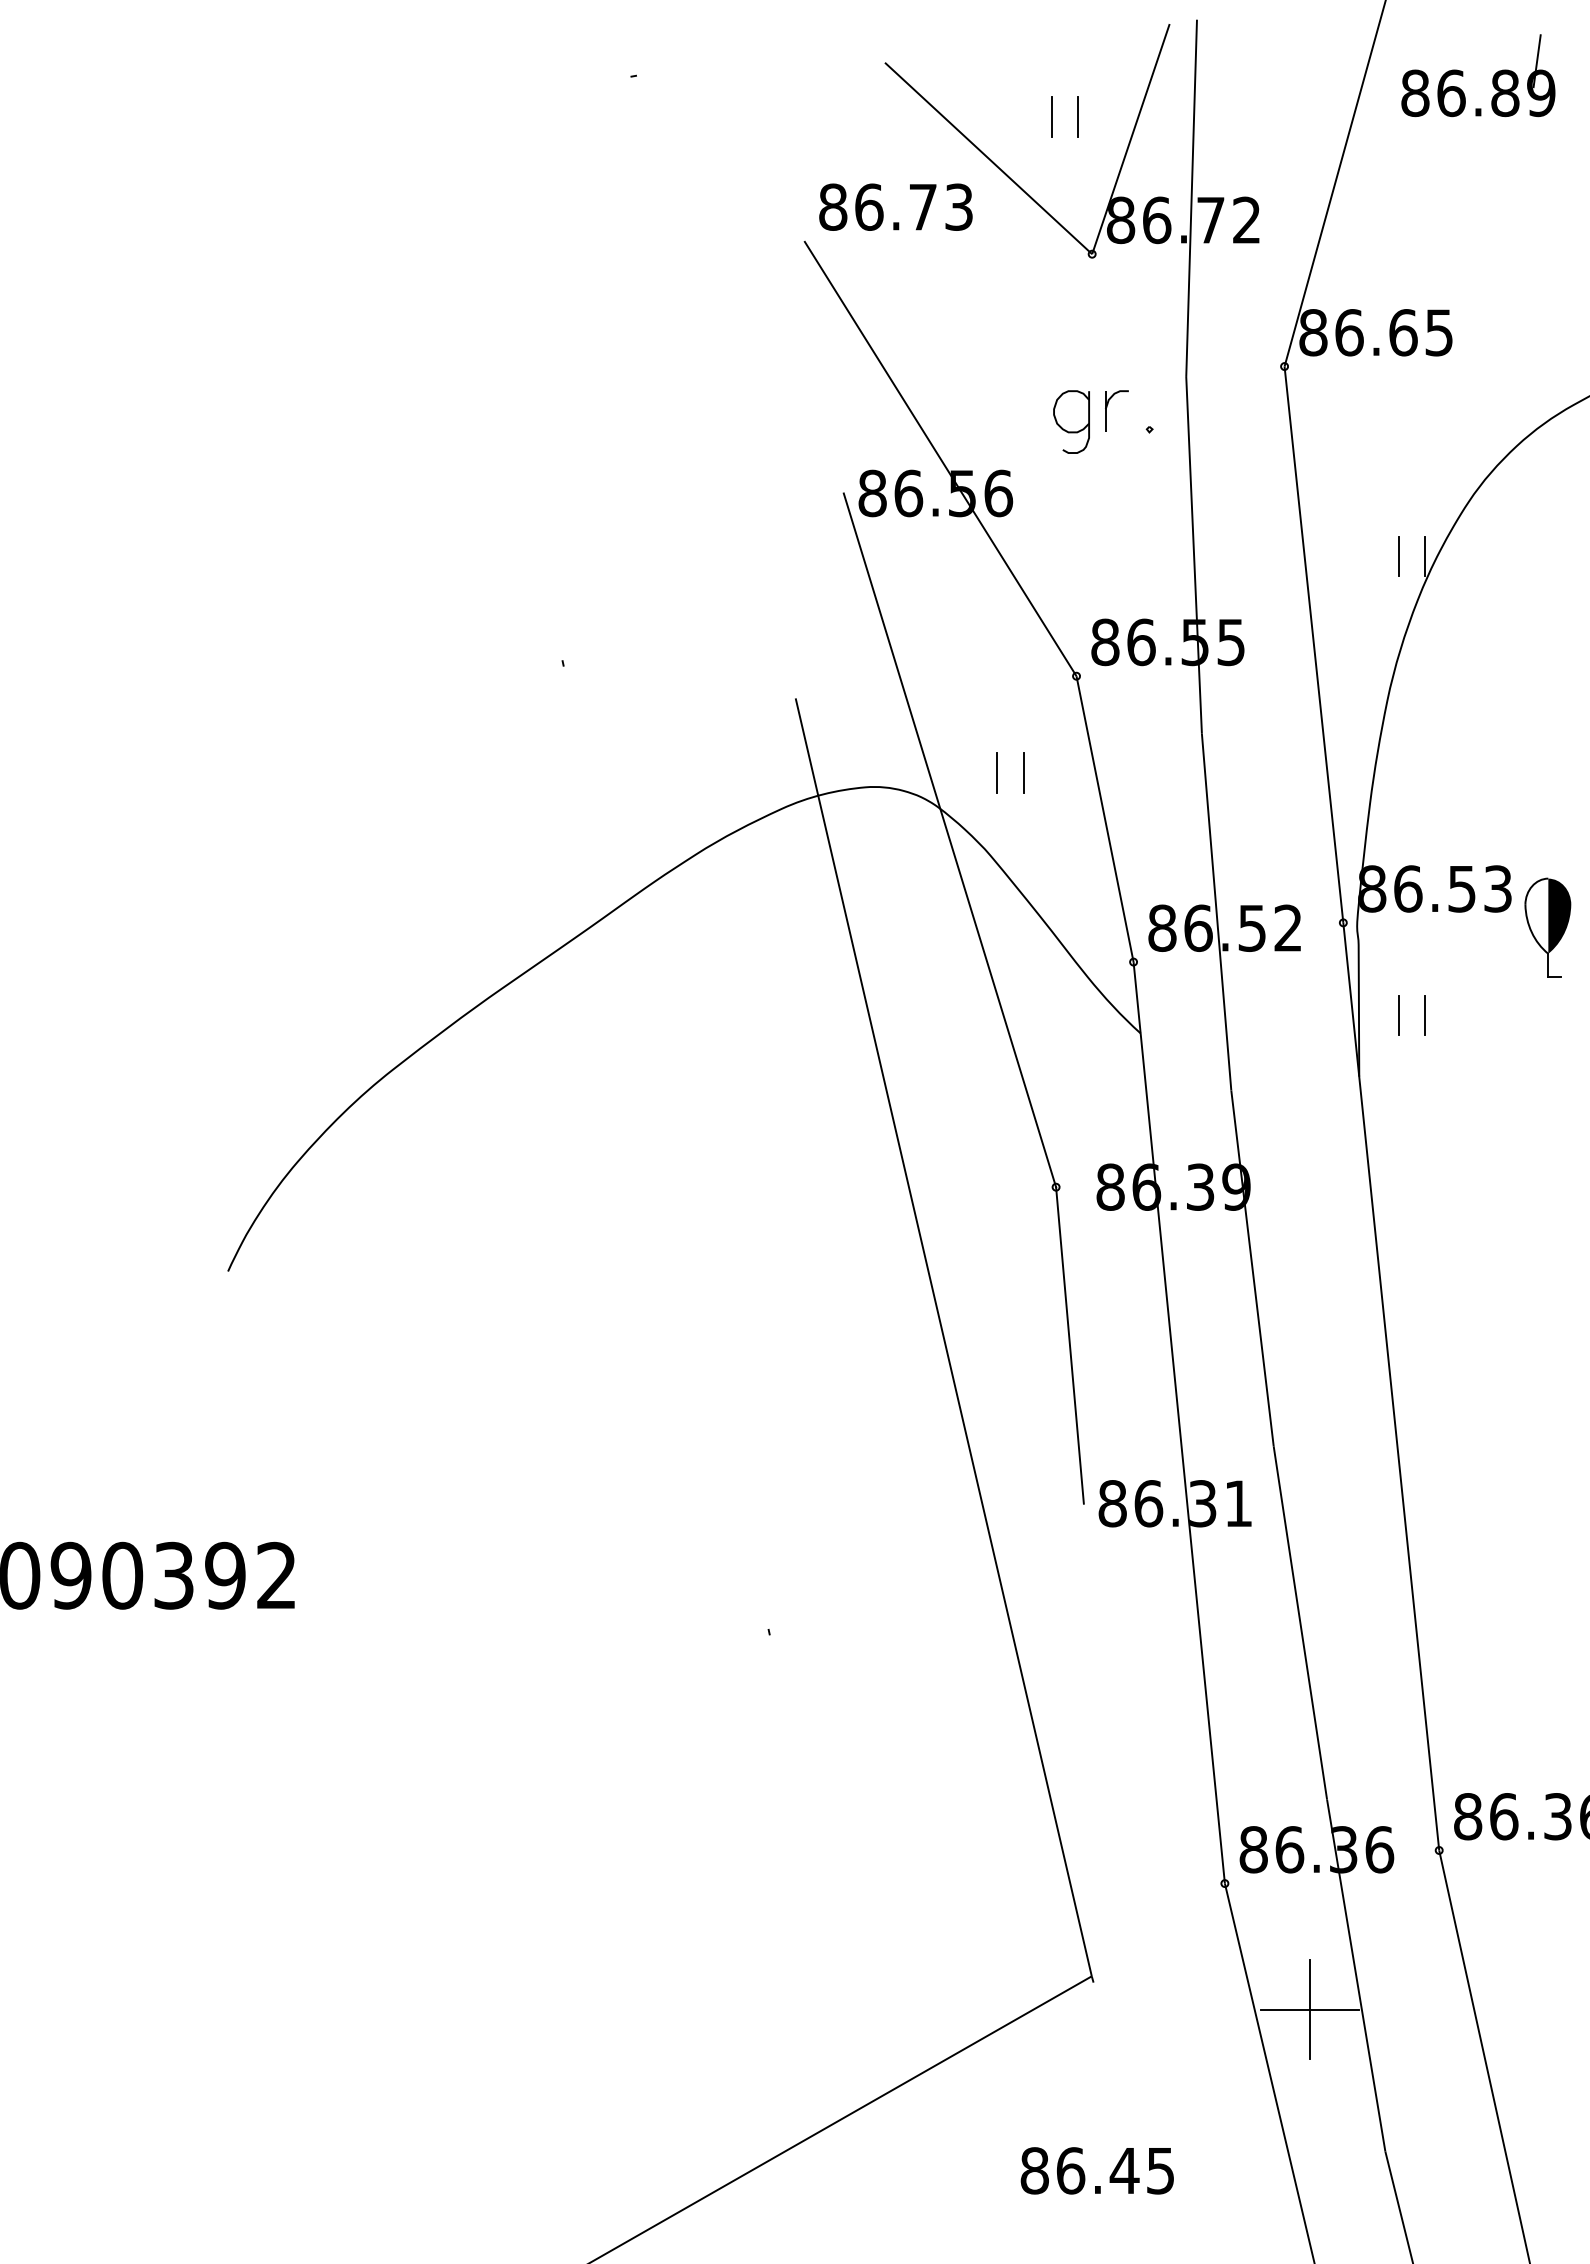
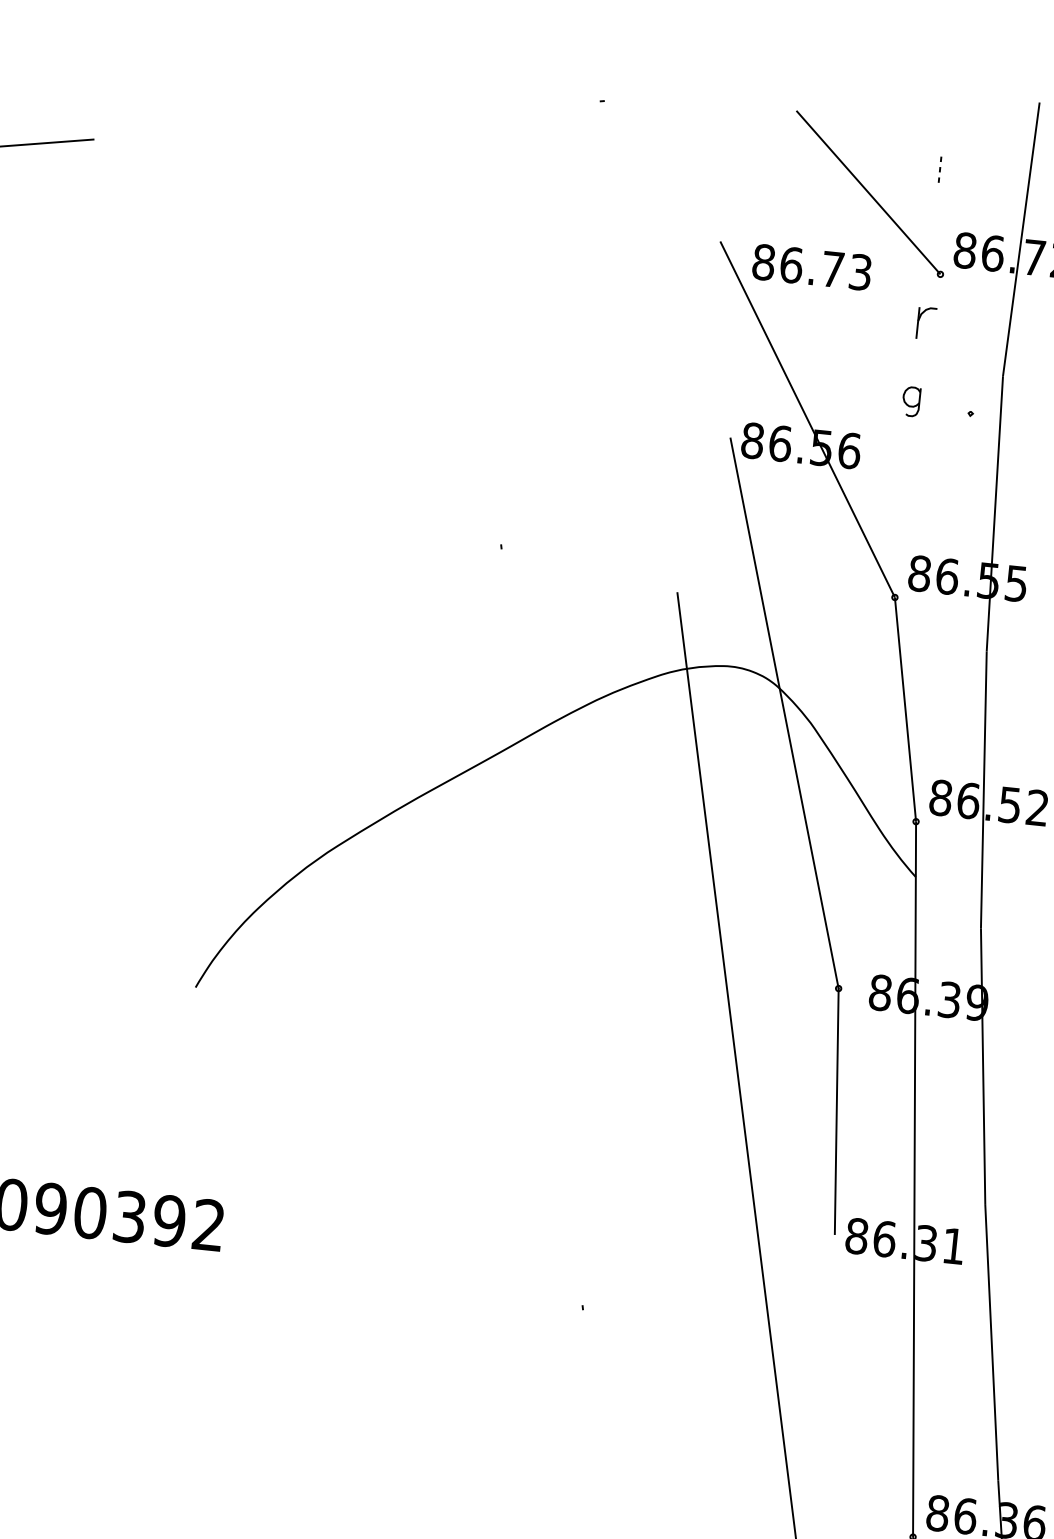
line: (1051, 116) -> (920, 165), removed
line: (1077, 116) -> (940, 167), solid -> dashed
line: (1130, 139) -> (979, 189), removed
text: (895, 206) -> (811, 266), moved
part: (1107, 407) -> (919, 319), moved
part: (1071, 421) -> (911, 401), size x0.6
line: (997, 772) -> (826, 665), removed
line: (1023, 772) -> (846, 667), removed

